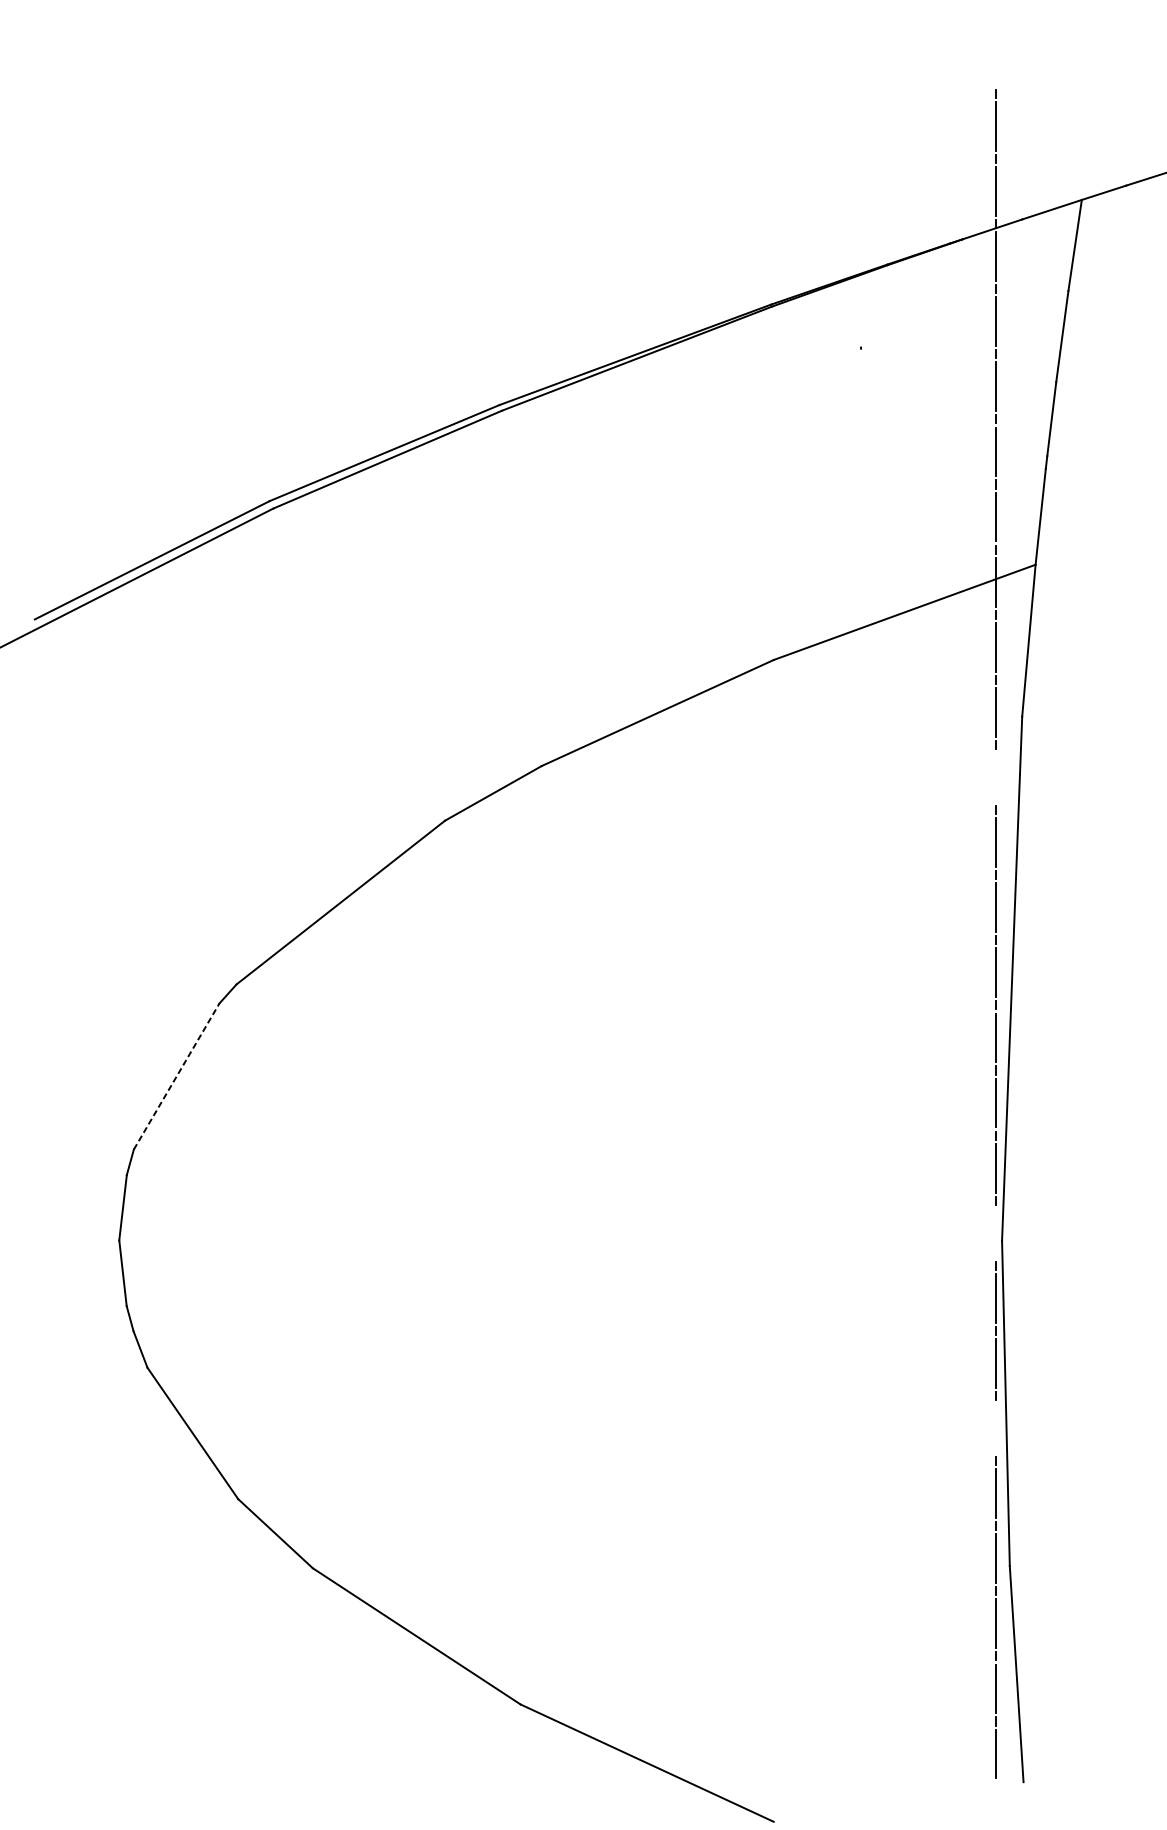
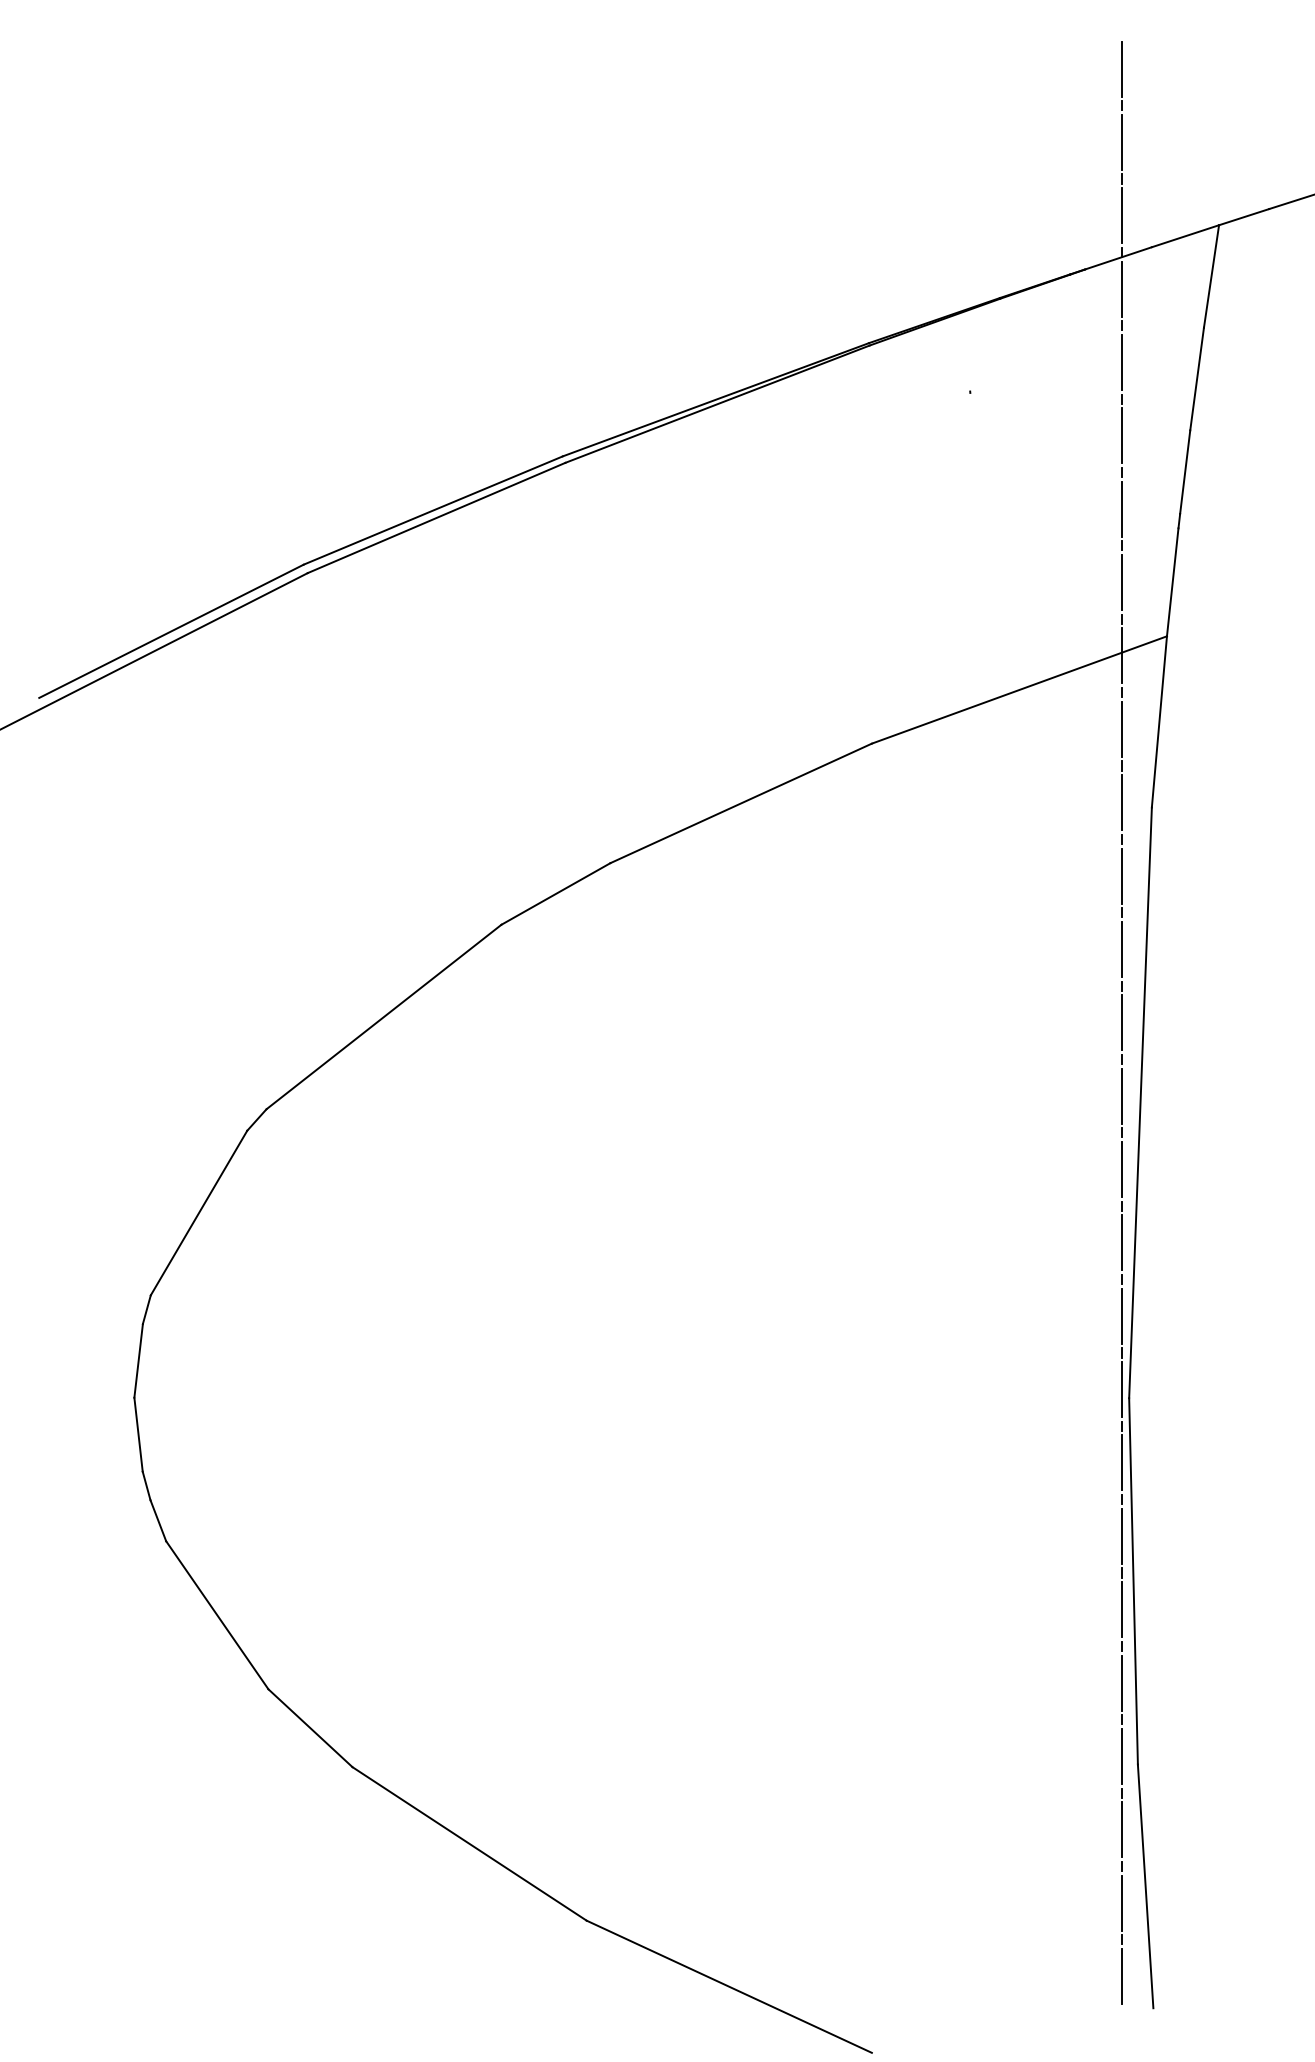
line: (996, 60) -> (1122, 68), added
line: (996, 777) -> (1122, 875), added
line: (177, 1076) -> (199, 1212), dashed -> solid
line: (996, 1233) -> (1122, 1389), added
line: (996, 1428) -> (1122, 1609), added

